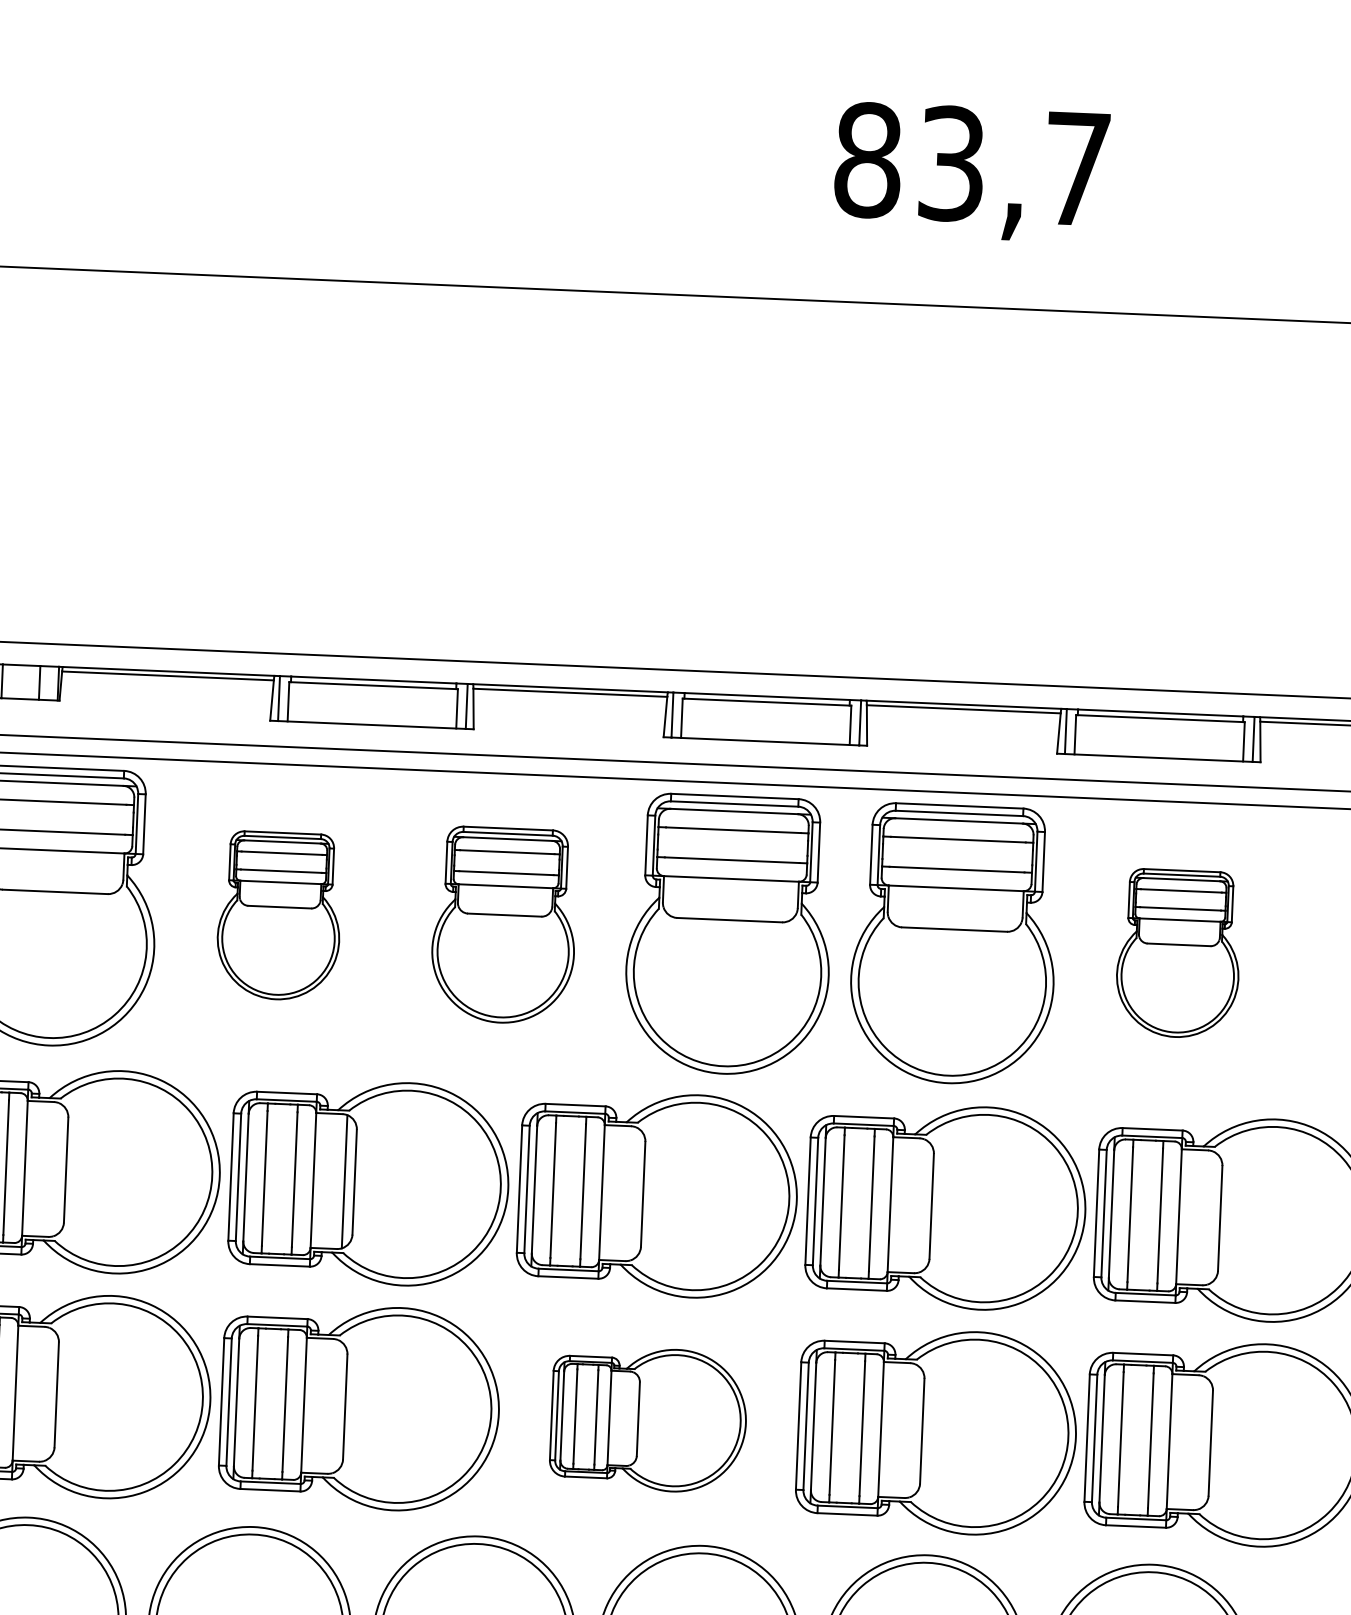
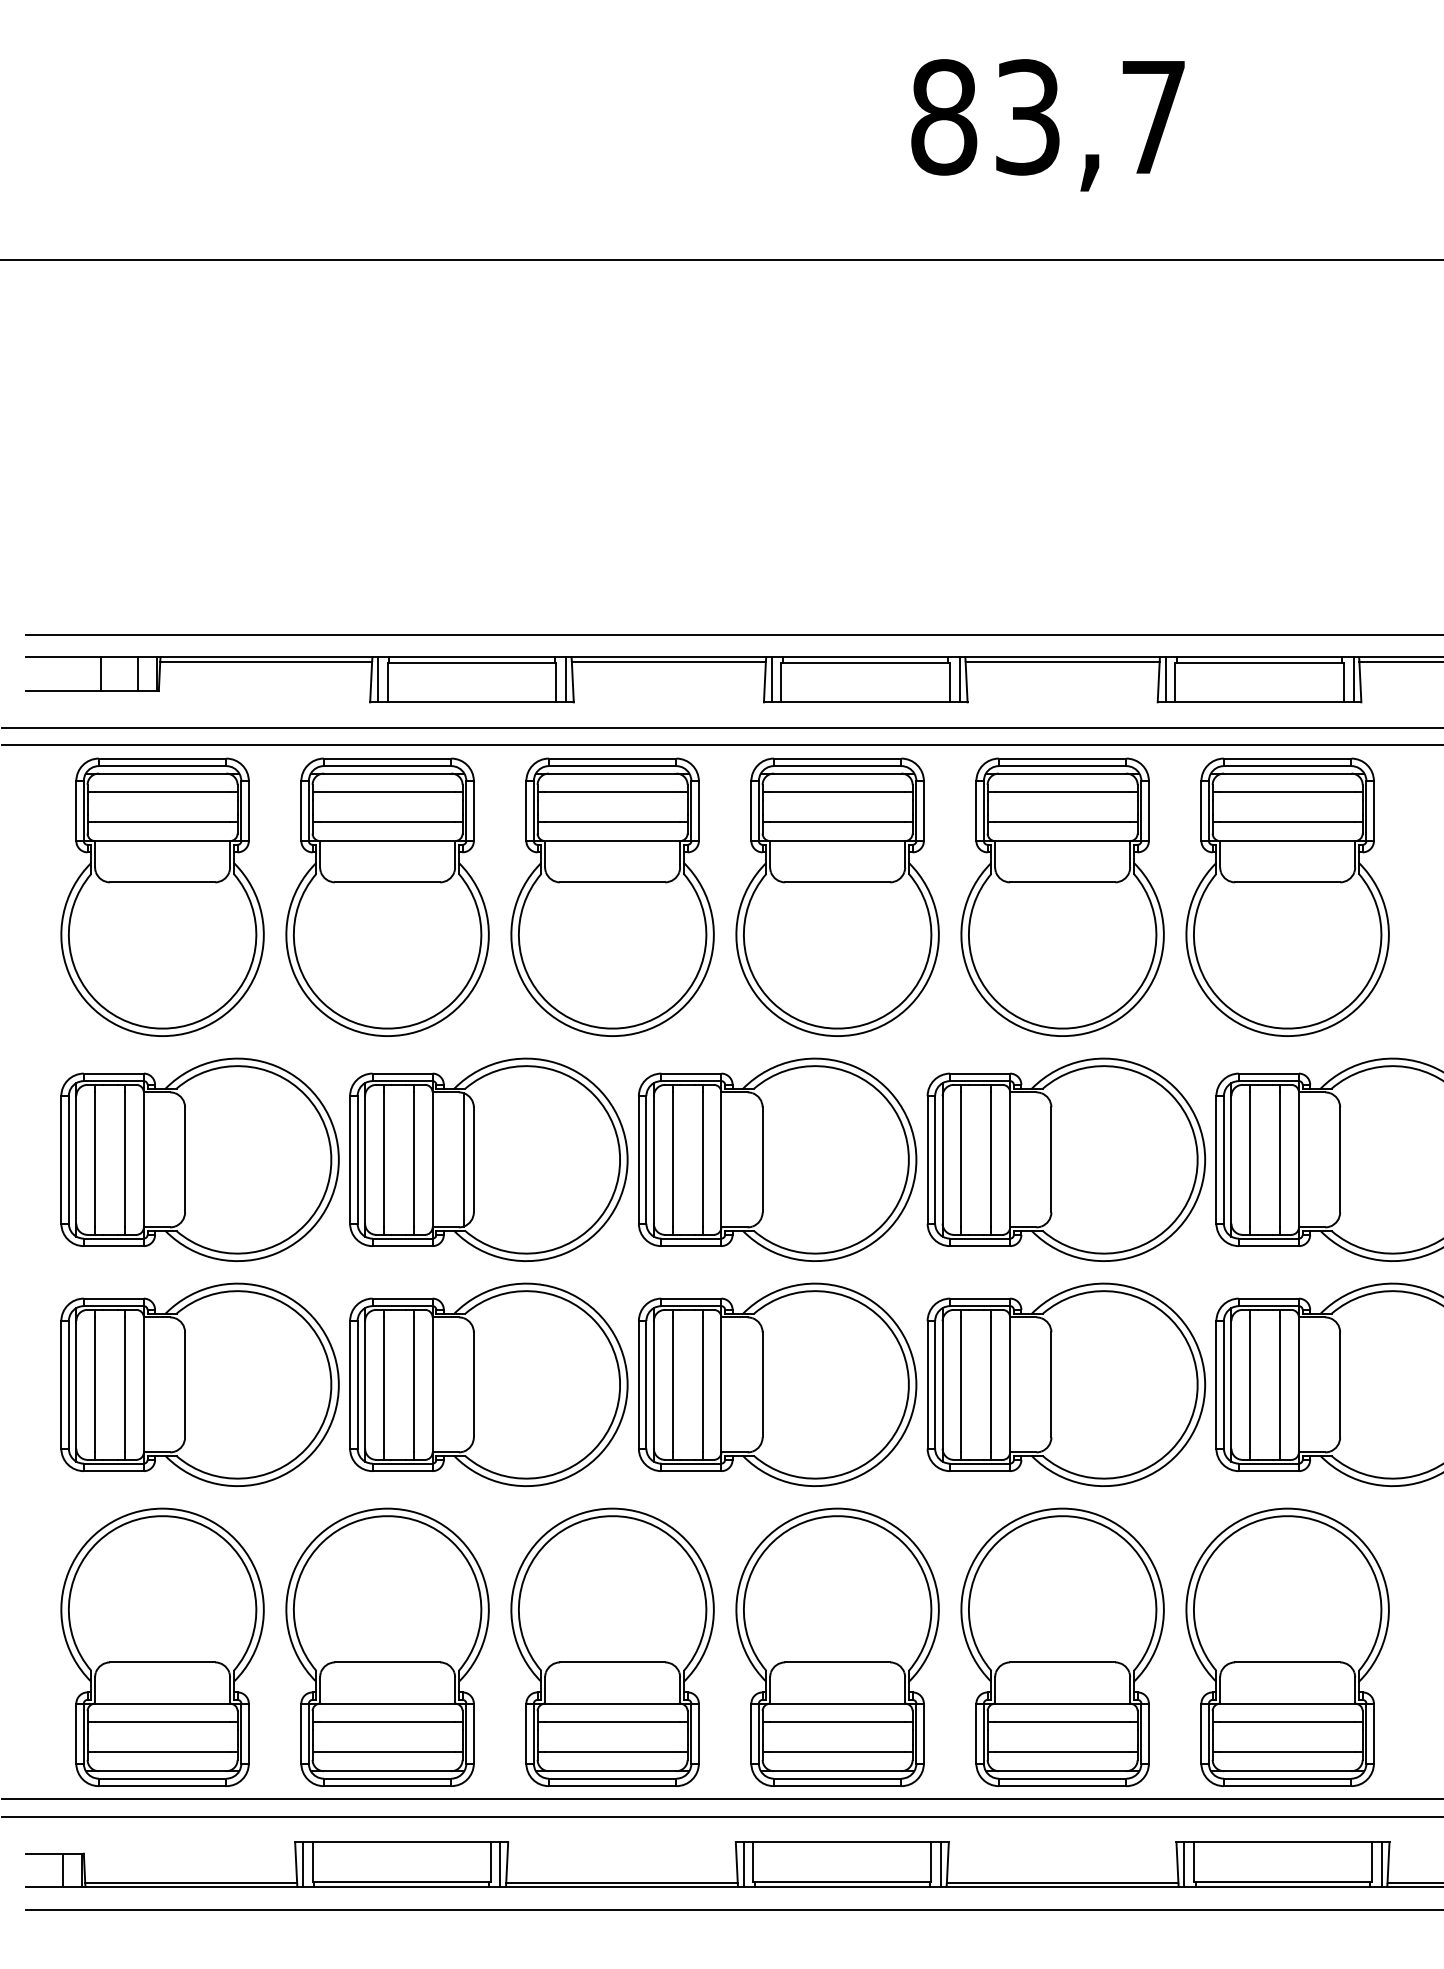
part: (279, 915) -> (387, 896), size x1.67
part: (504, 924) -> (612, 896), size x1.43
part: (1178, 953) -> (1287, 896), size x1.67
part: (648, 1419) -> (777, 1384), size x1.43

